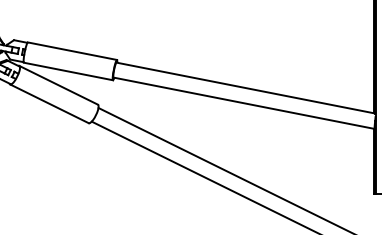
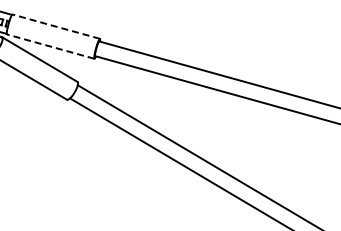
line: (71, 51) -> (55, 26), solid -> dashed
line: (67, 71) -> (49, 46), solid -> dashed

